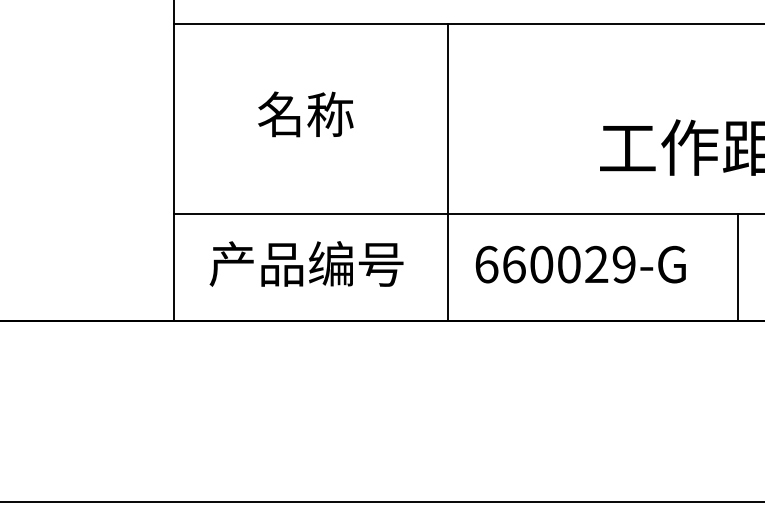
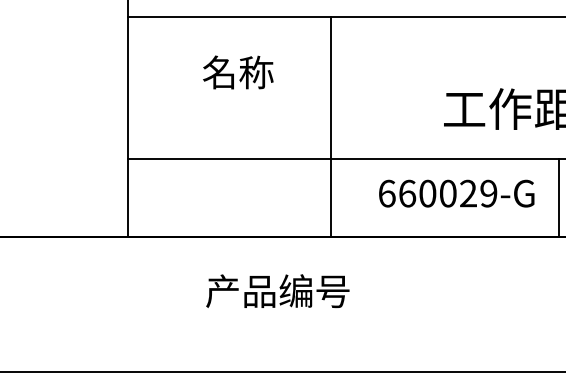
text: (306, 114) -> (238, 72), moved
text: (306, 263) -> (277, 290), moved
text: (580, 264) -> (456, 193), moved
line: (737, 267) -> (558, 197), moved

